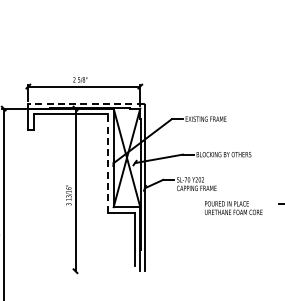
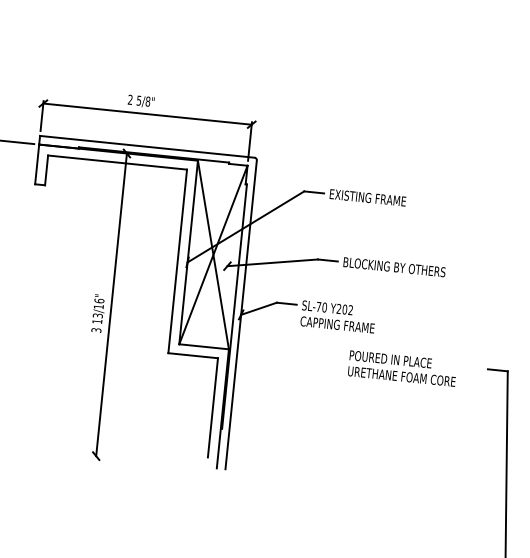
line: (86, 103) -> (148, 146), dashed -> solid
line: (108, 162) -> (178, 260), dashed -> solid

